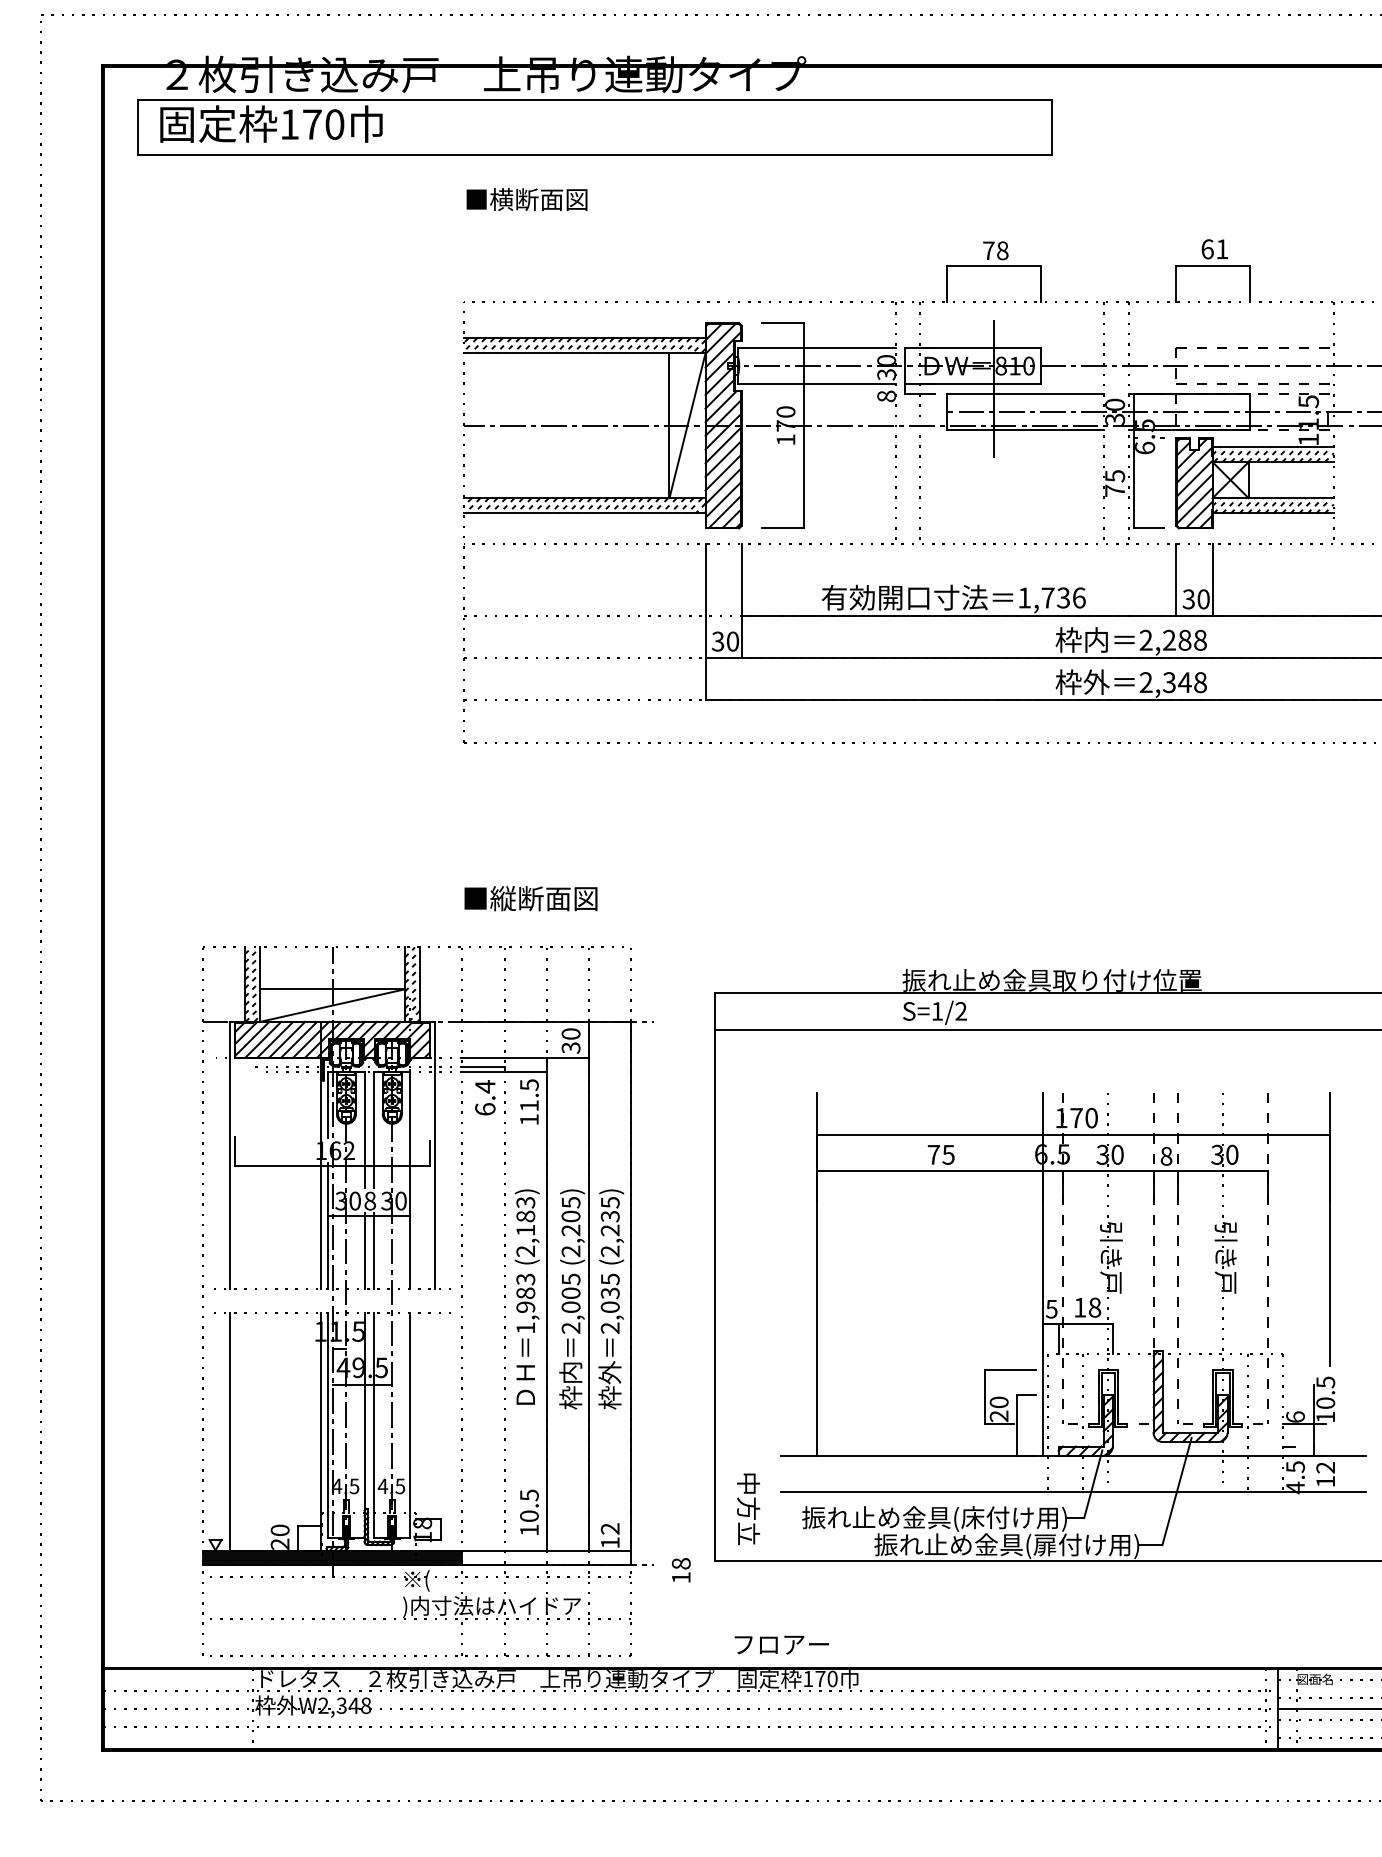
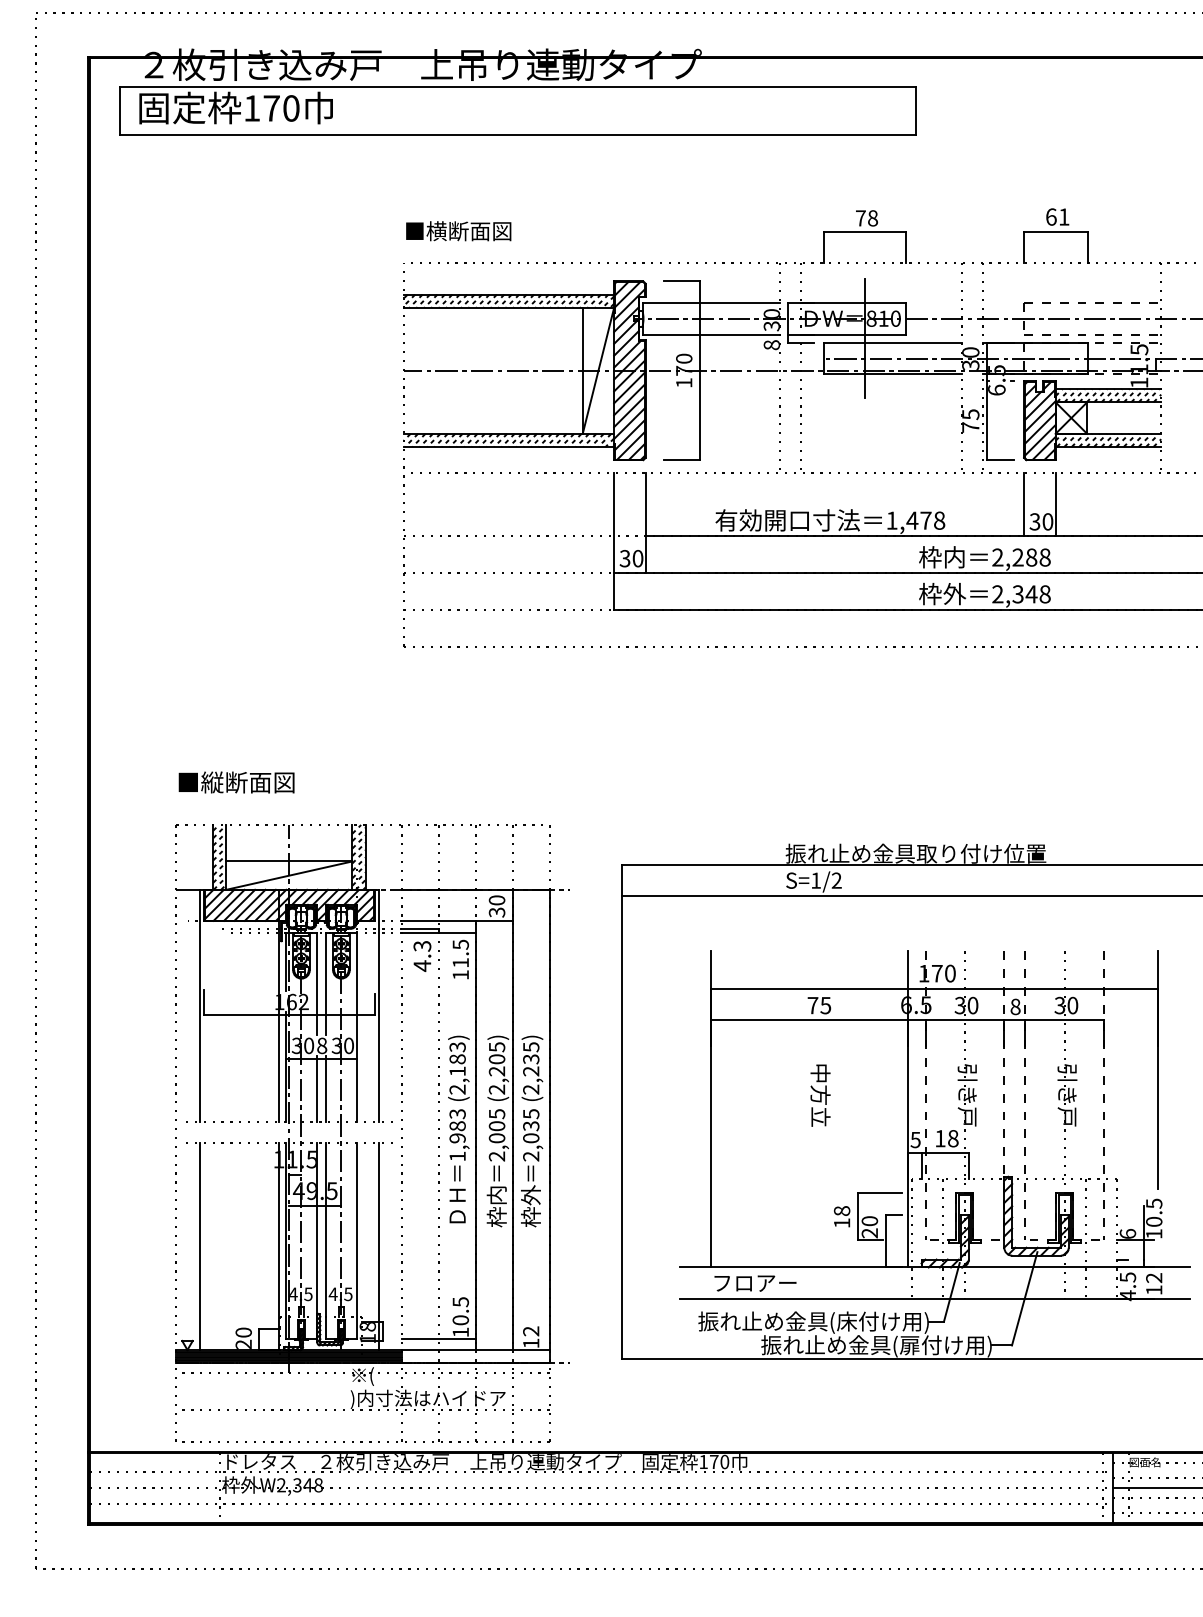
text: (526, 199) -> (458, 231), moved
text: (1063, 597) -> (925, 520), 1,736 -> 1,478
text: (530, 898) -> (236, 782), moved
text: (485, 1098) -> (422, 956), 6.4 -> 4.3
line: (435, 1431) -> (379, 1246), added
text: (748, 1509) -> (820, 1095), moved
line: (504, 1537) -> (439, 1338), added
text: (680, 1570) -> (841, 1216), moved
text: (781, 1644) -> (755, 1283), moved

